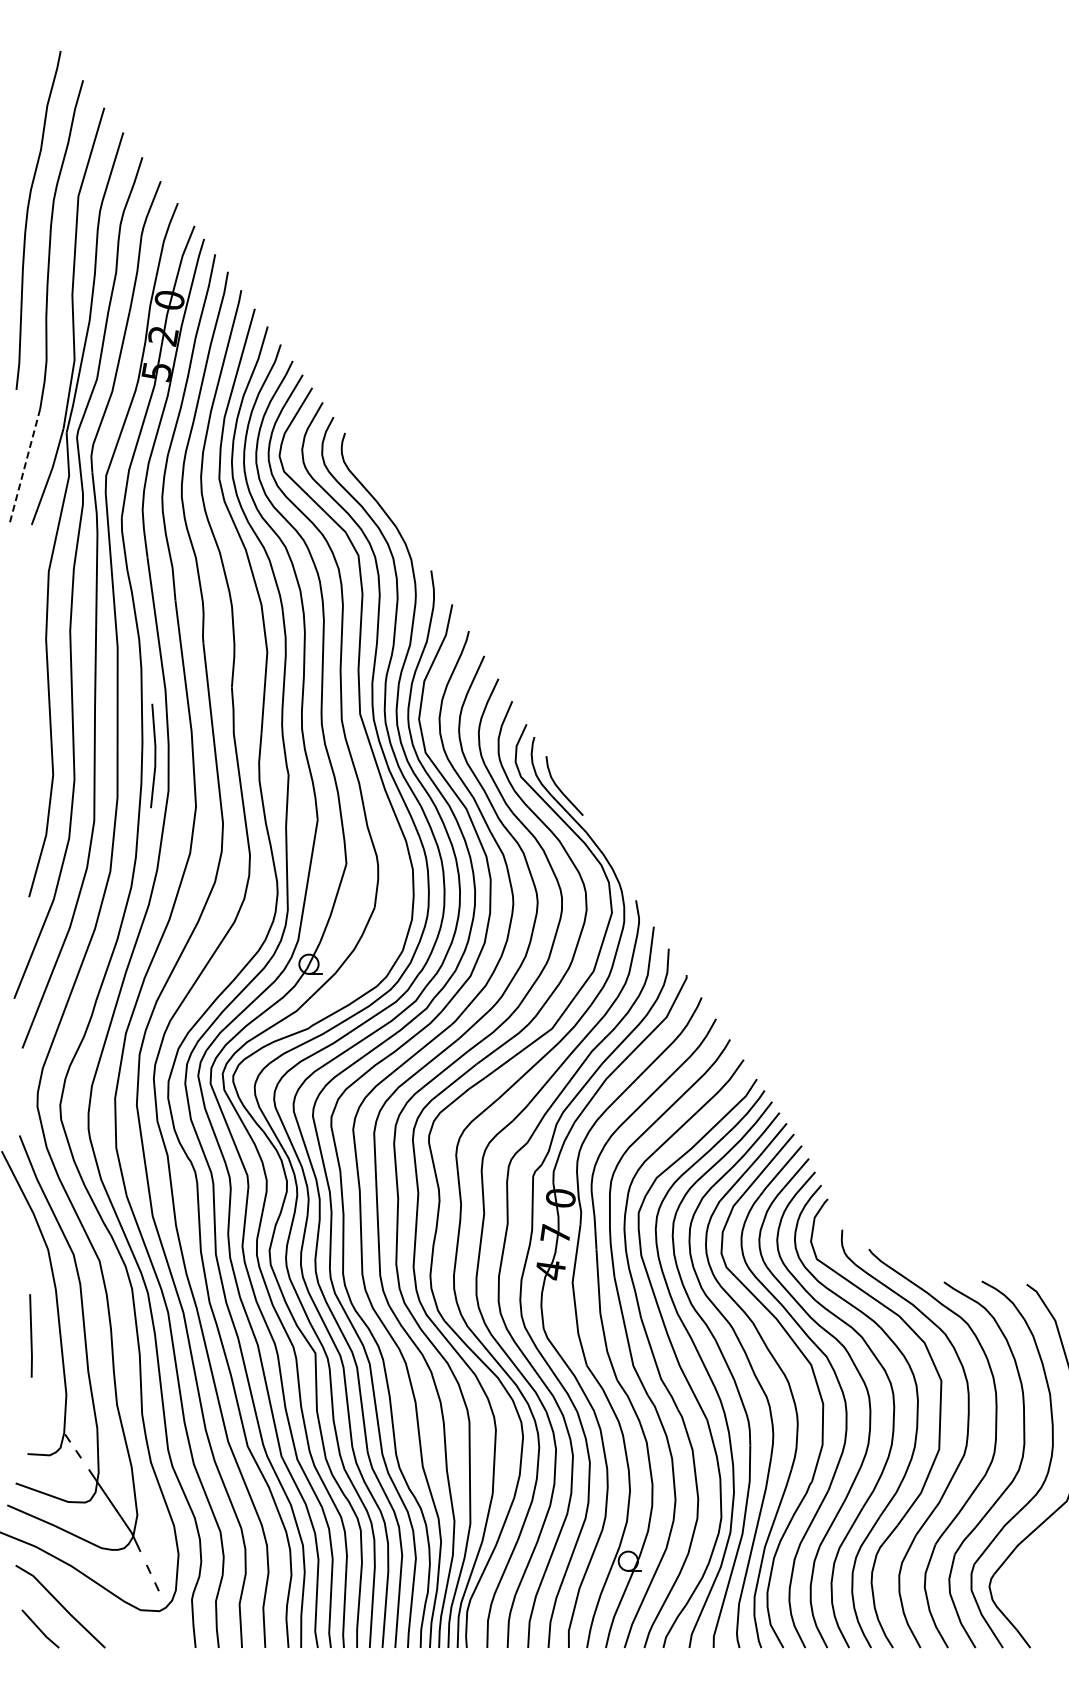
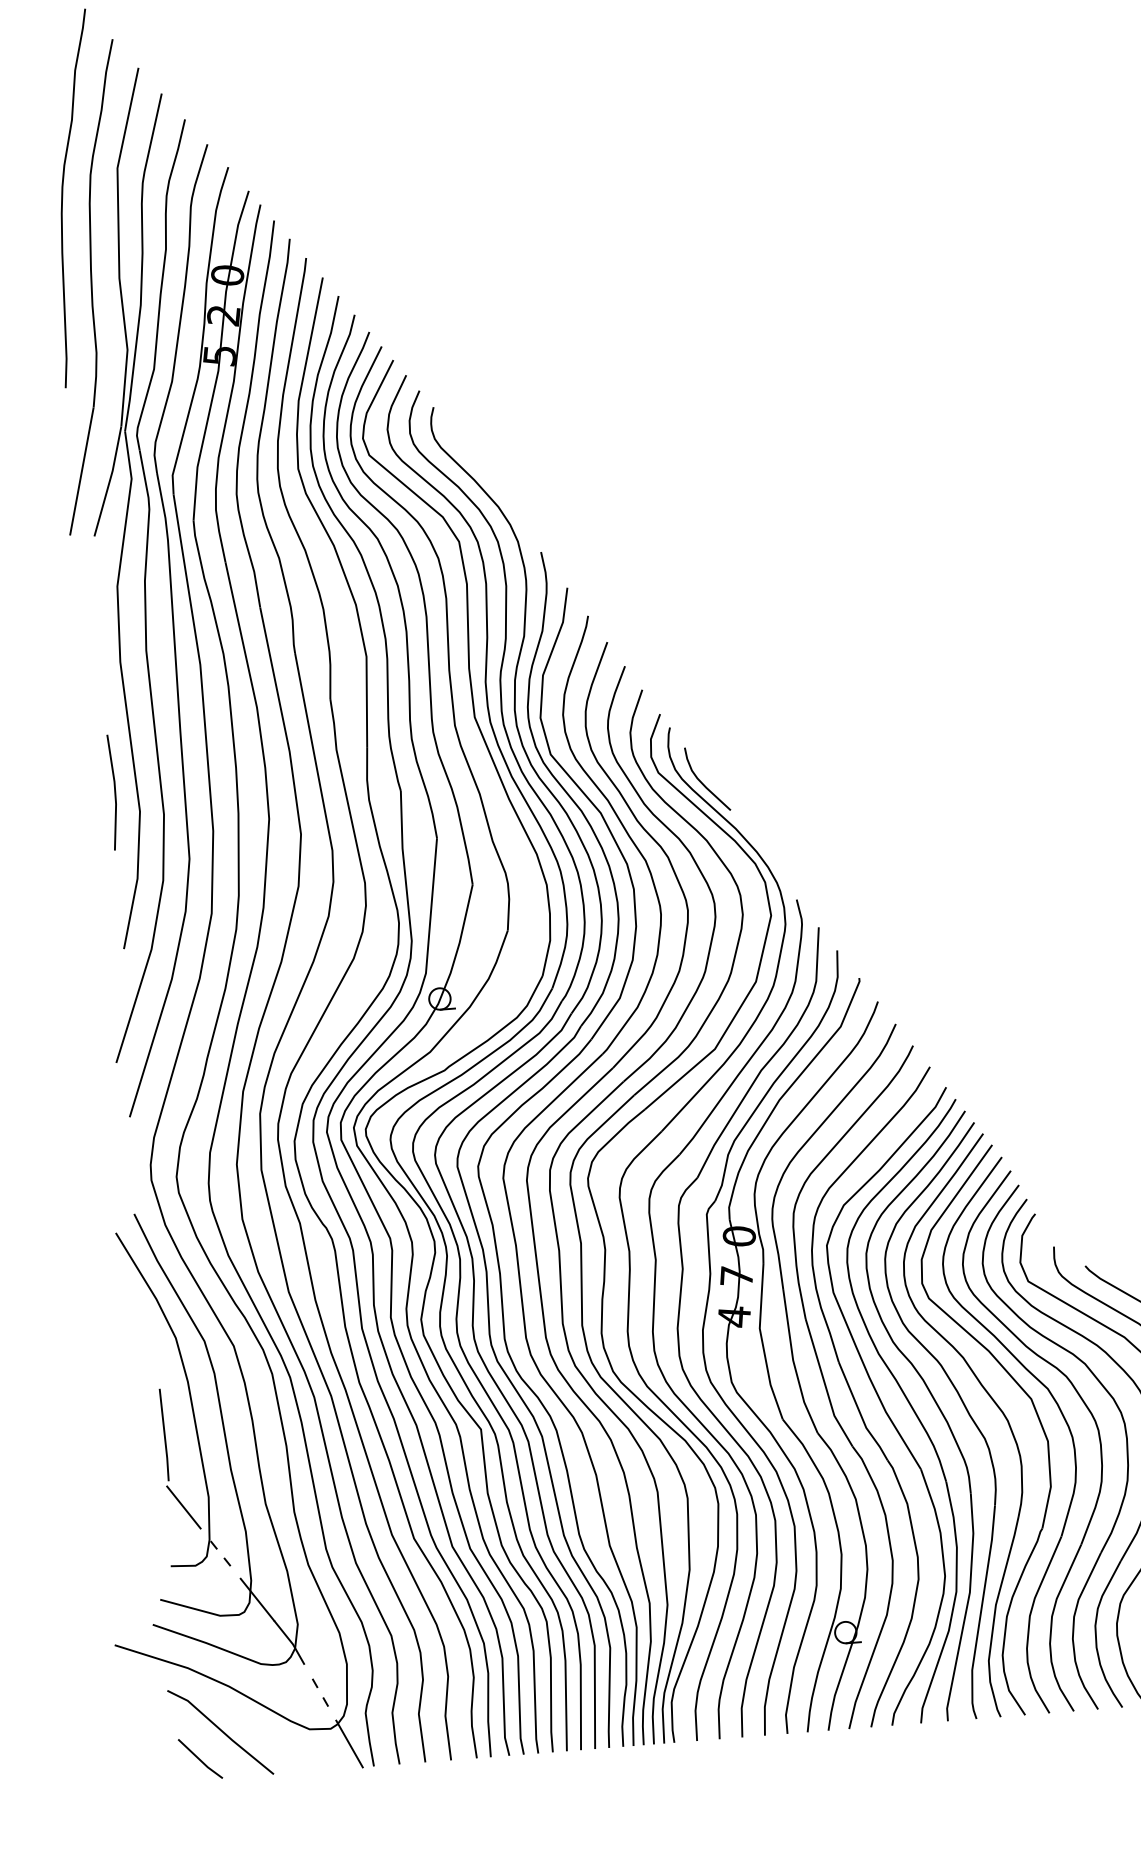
line: (25, 465) -> (82, 471), dashed -> solid
line: (154, 755) -> (114, 791), moved
line: (42, 1402) -> (182, 1507), added
line: (175, 1626) -> (349, 1744), added

